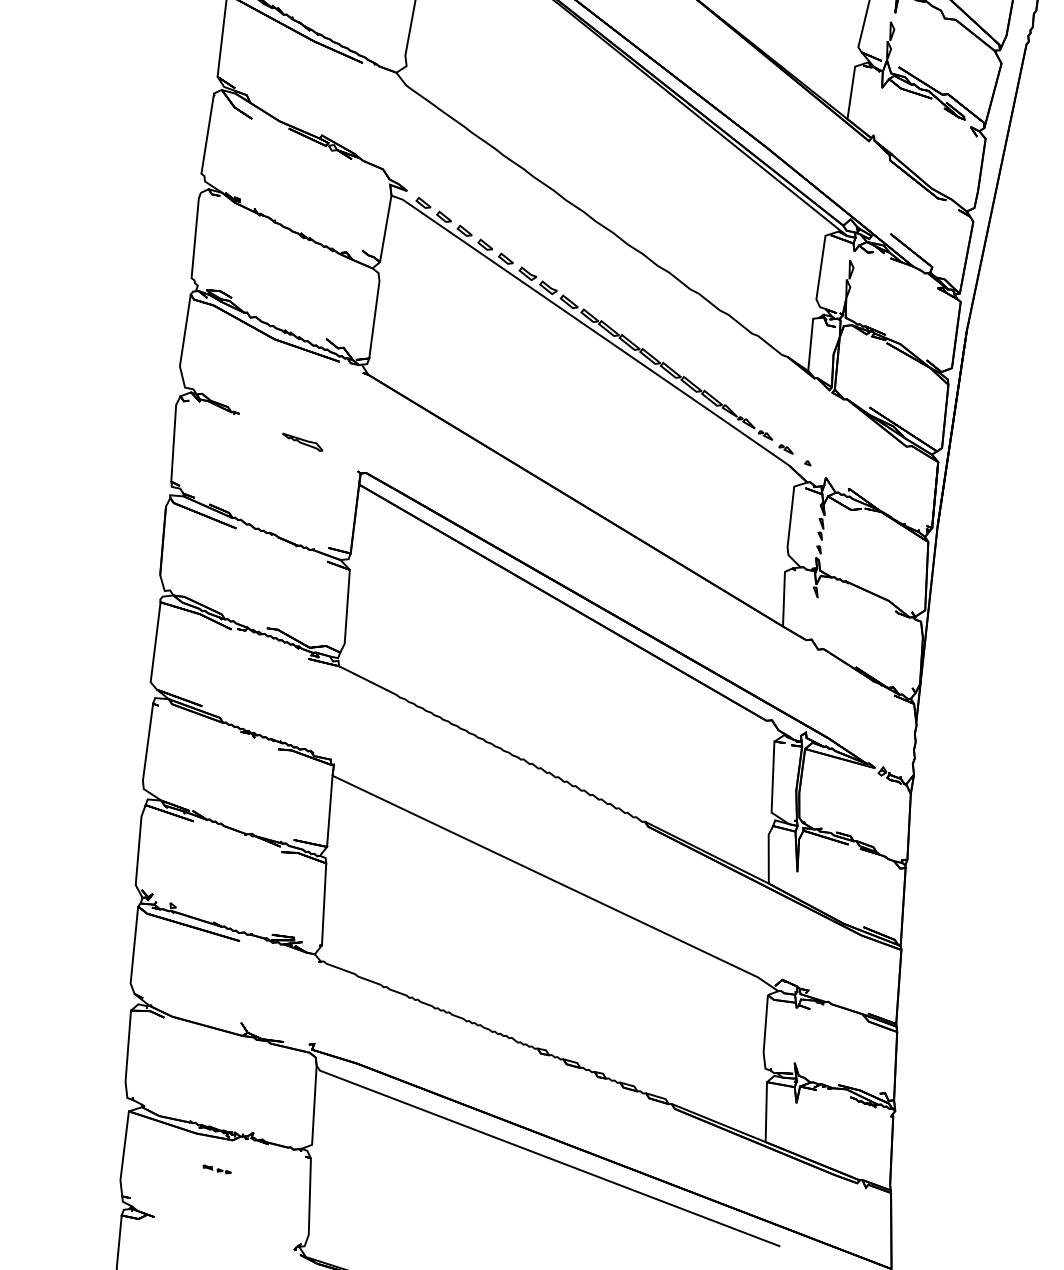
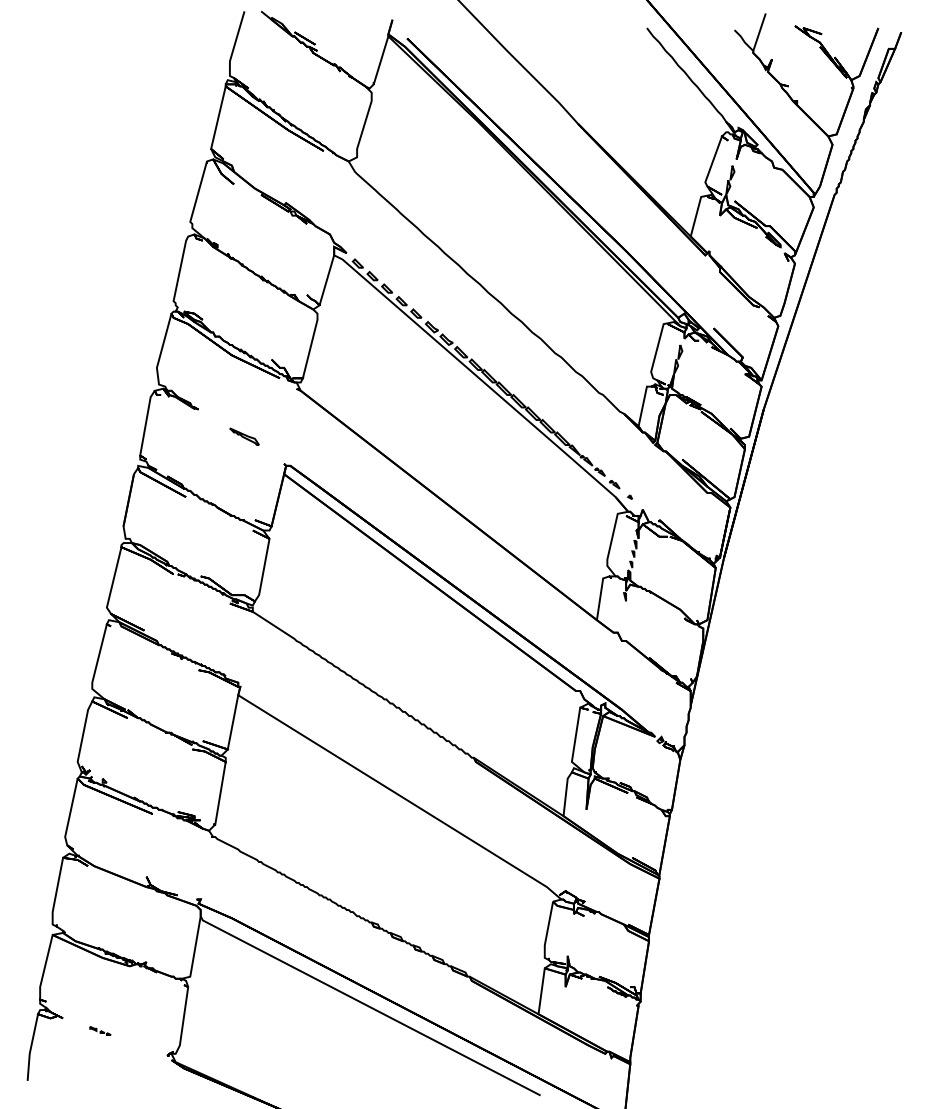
part: (217, 1168) -> (100, 1030), moved

